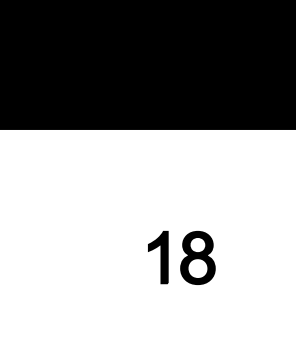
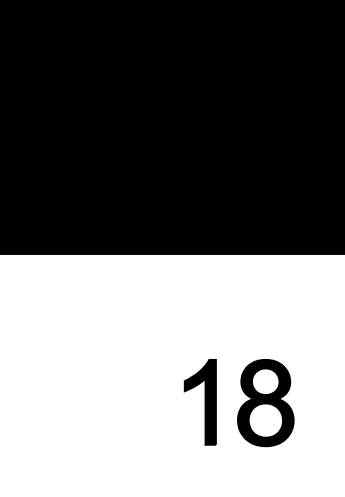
part: (181, 258) -> (238, 403), size x1.43

